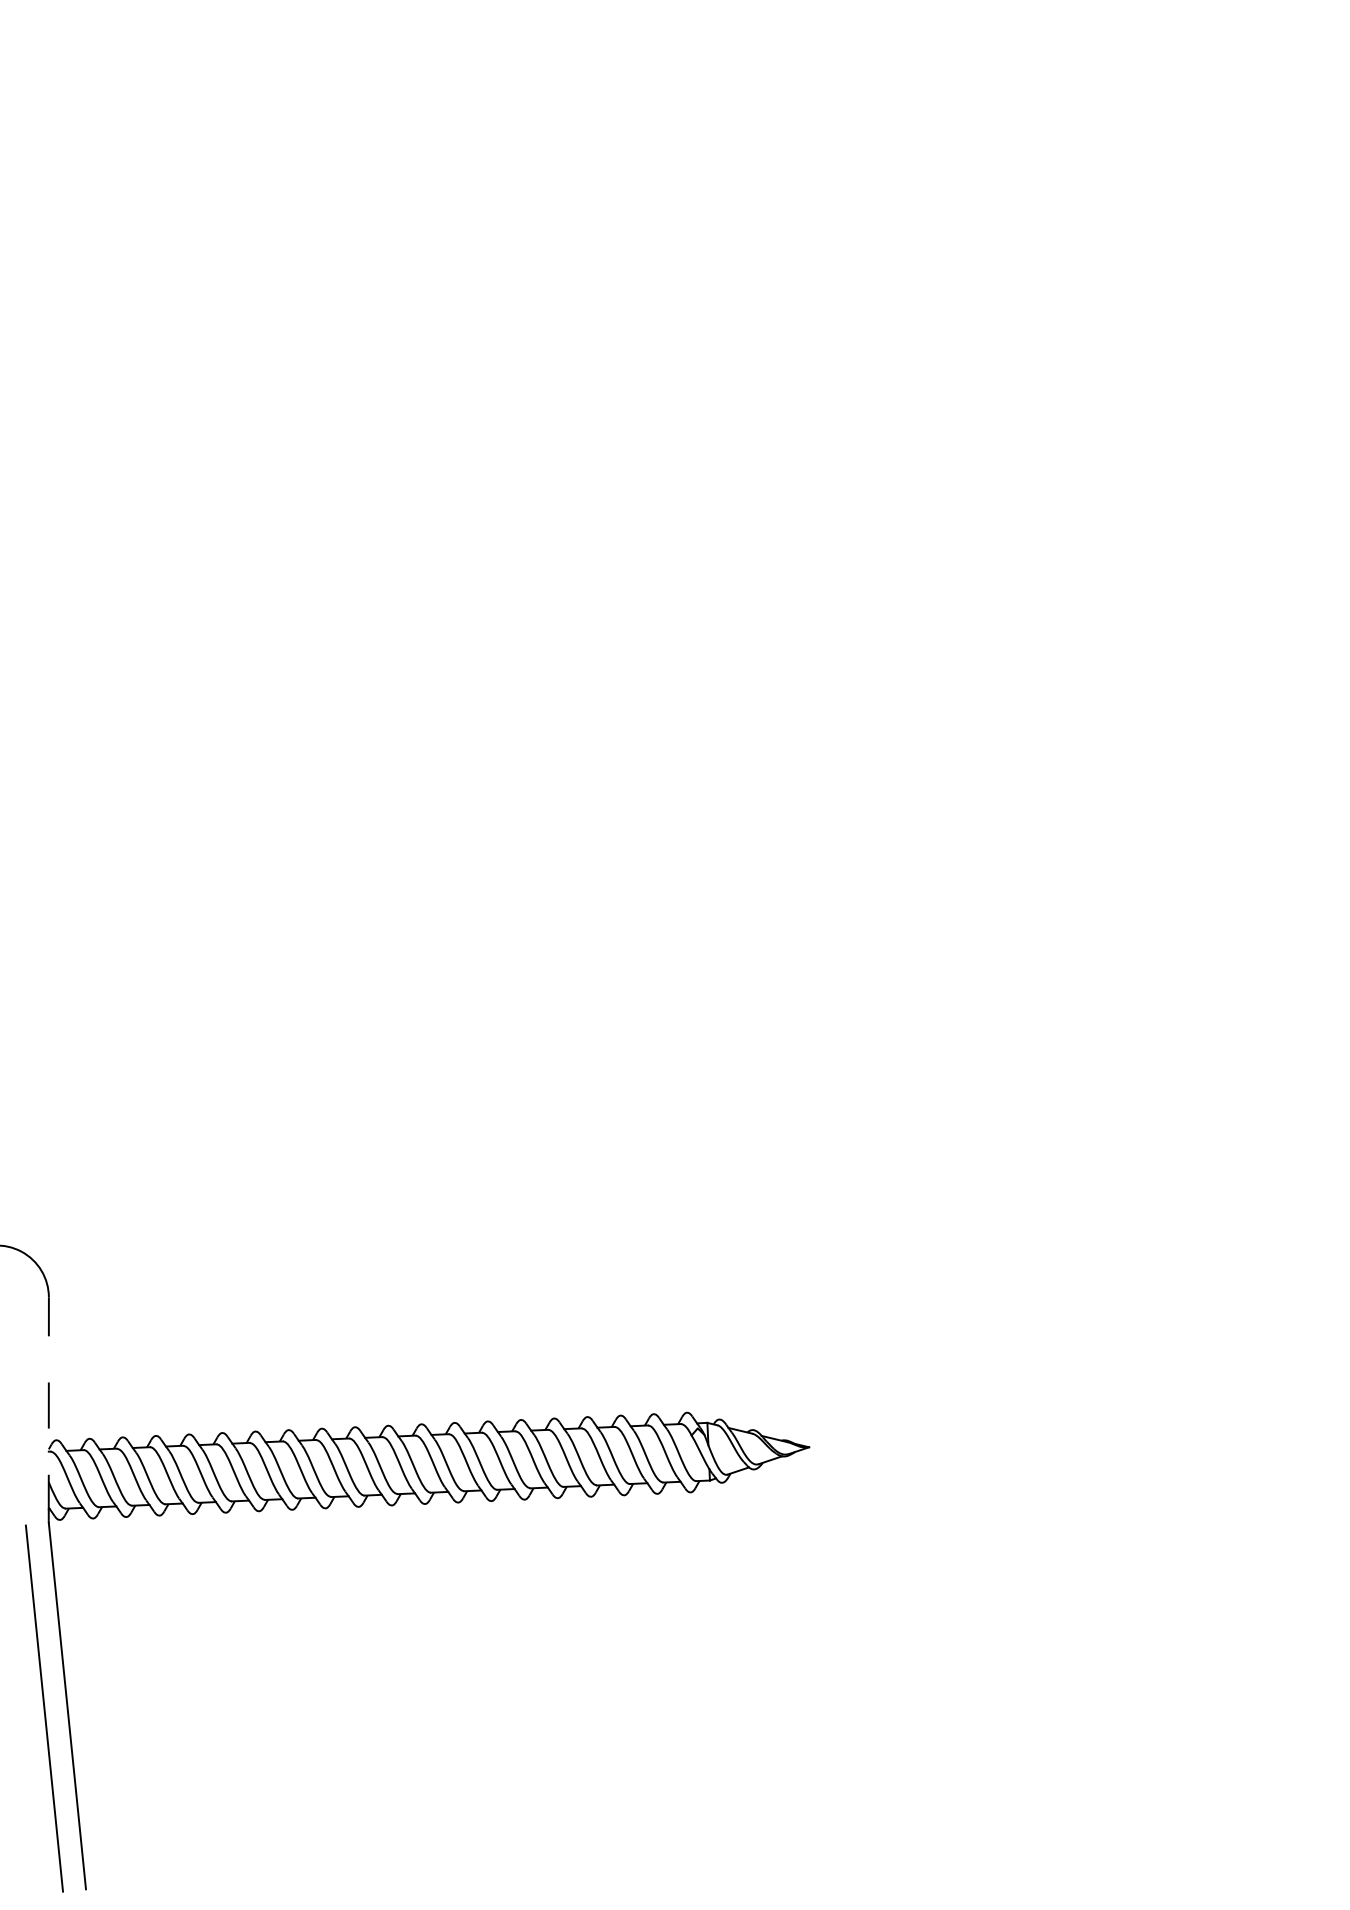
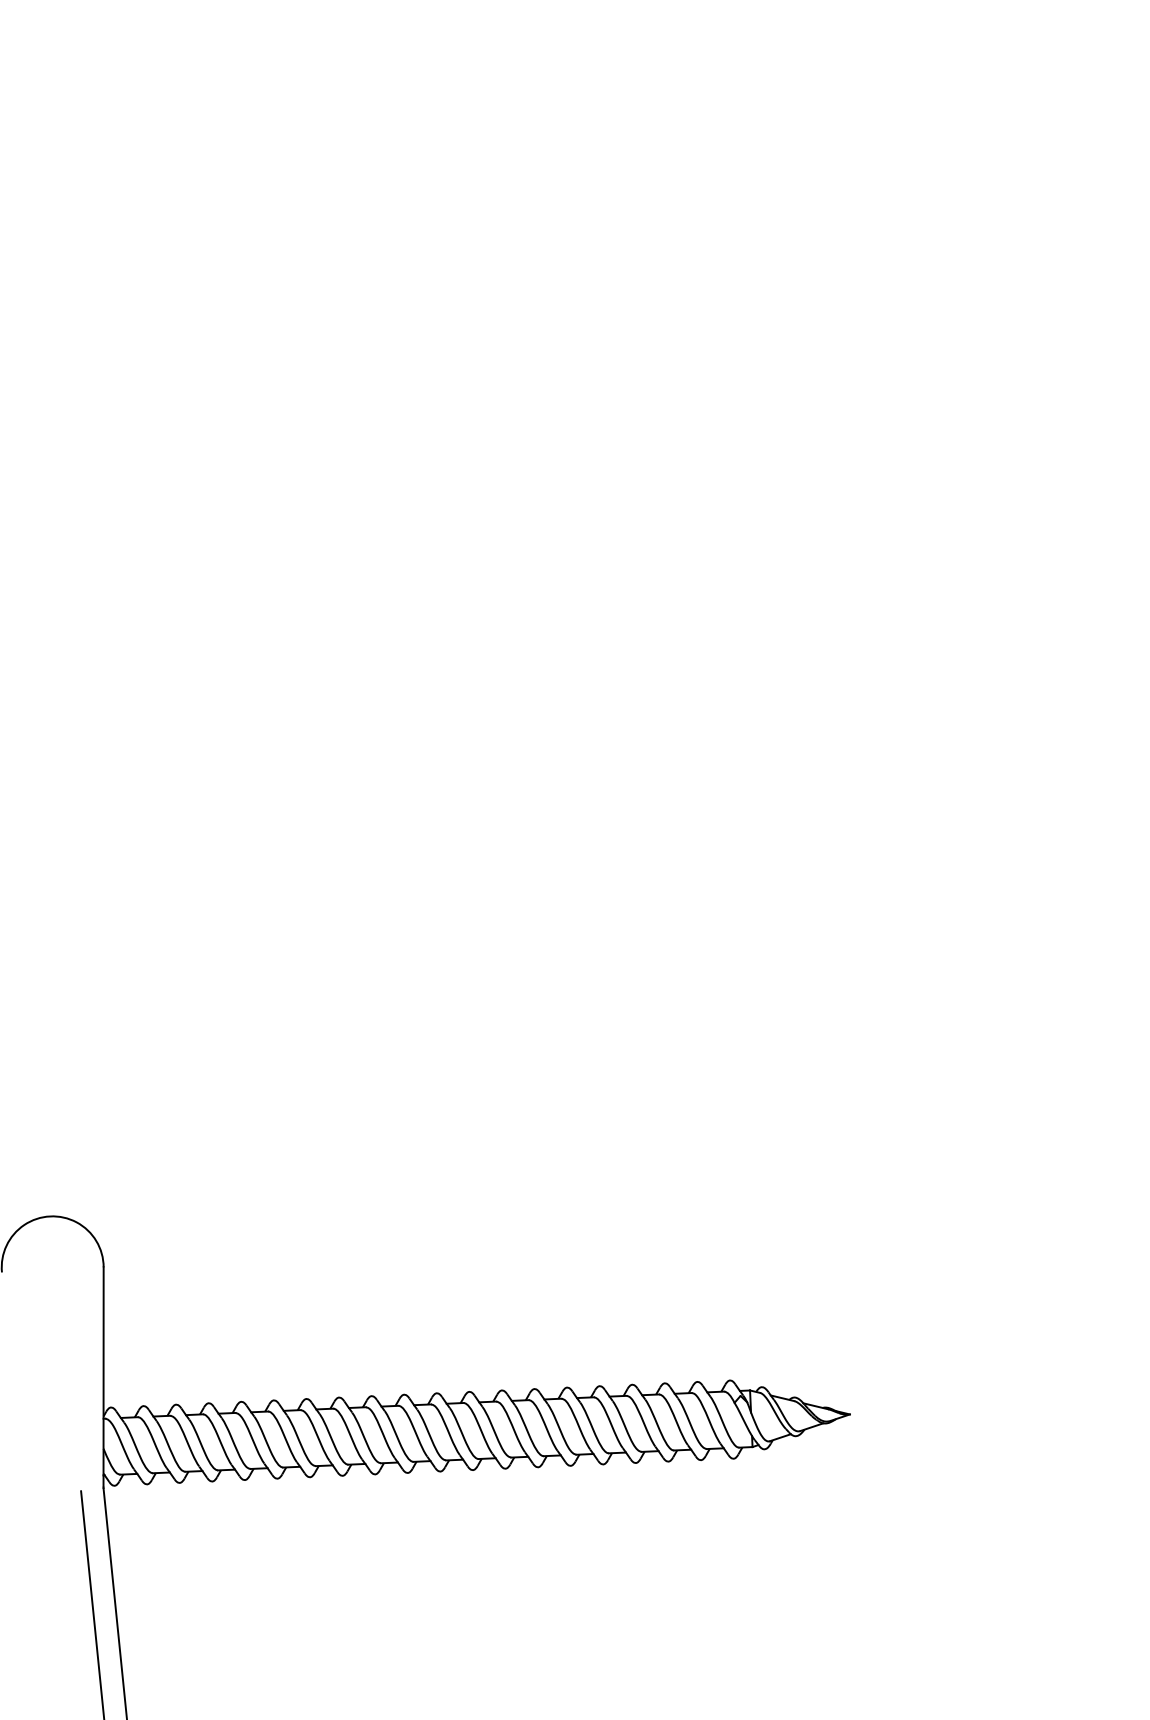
line: (48, 1409) -> (103, 1377), dashed -> solid

